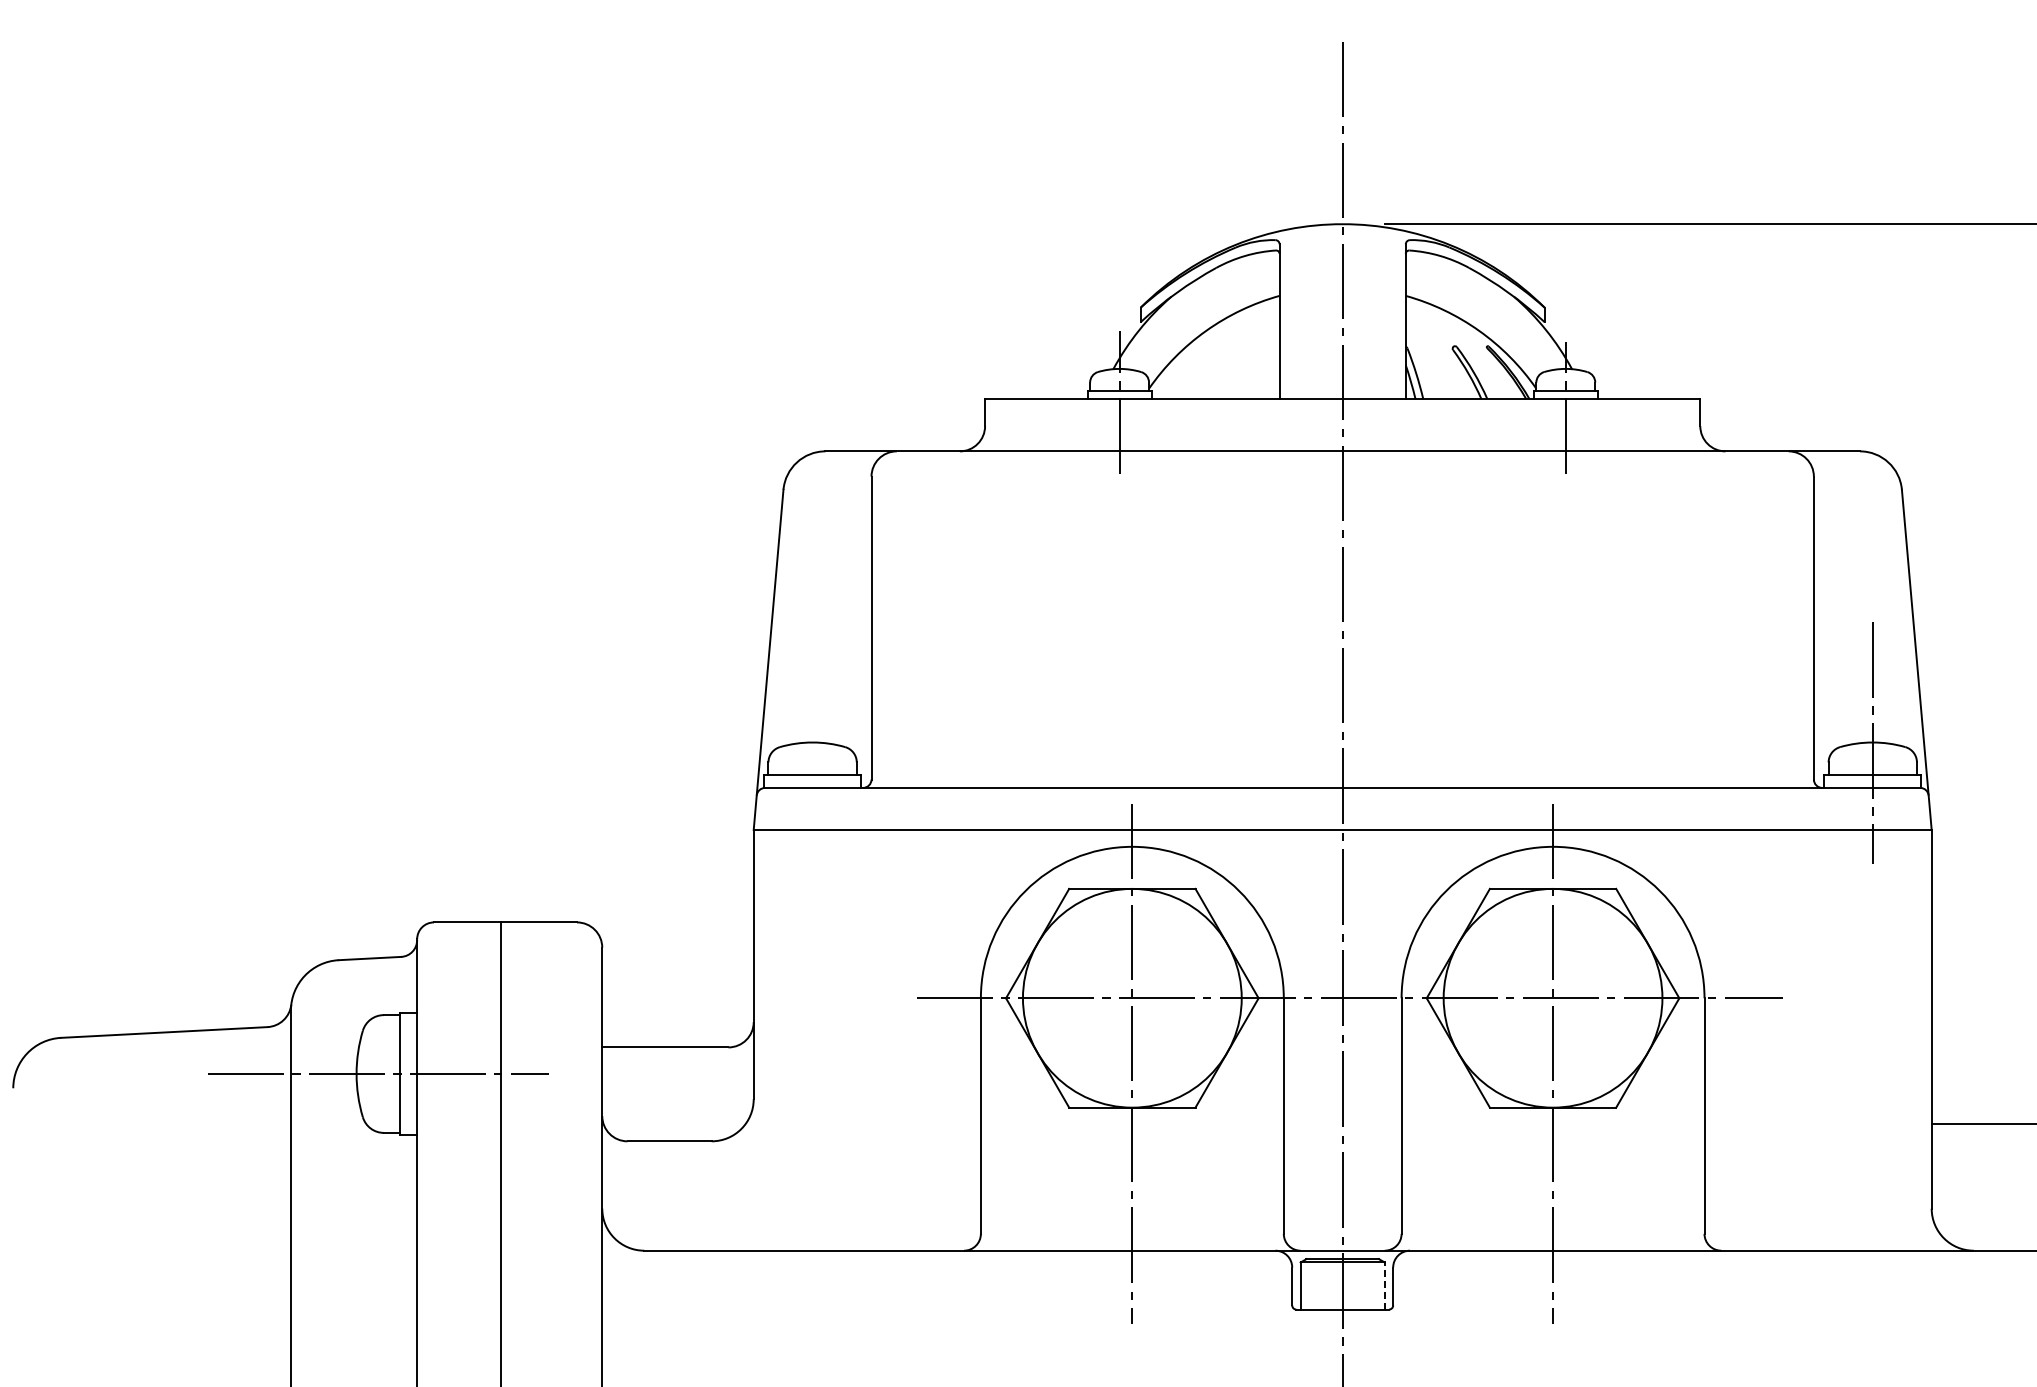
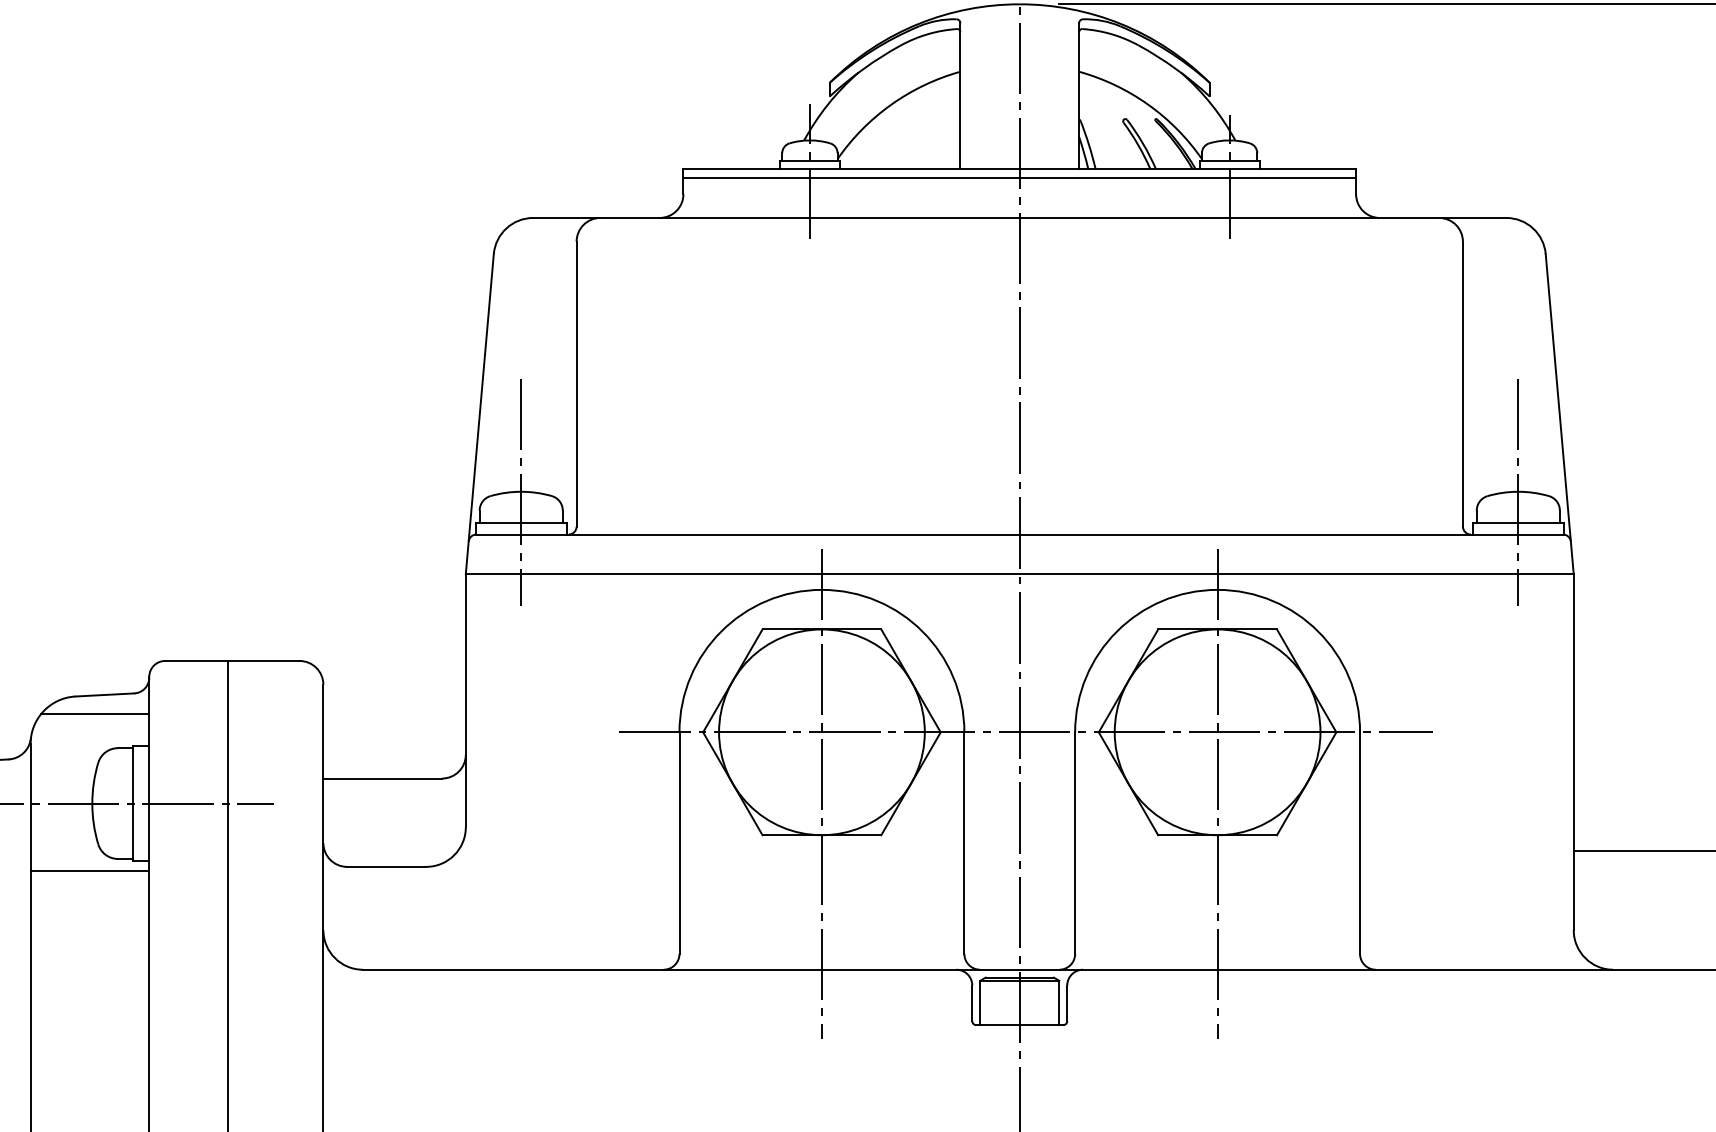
line: (1342, 409) -> (1019, 178), added
line: (812, 743) -> (521, 492), added
line: (359, 978) -> (95, 713), added
line: (353, 1145) -> (89, 870), added
line: (1384, 1286) -> (1059, 1003), dashed -> solid

